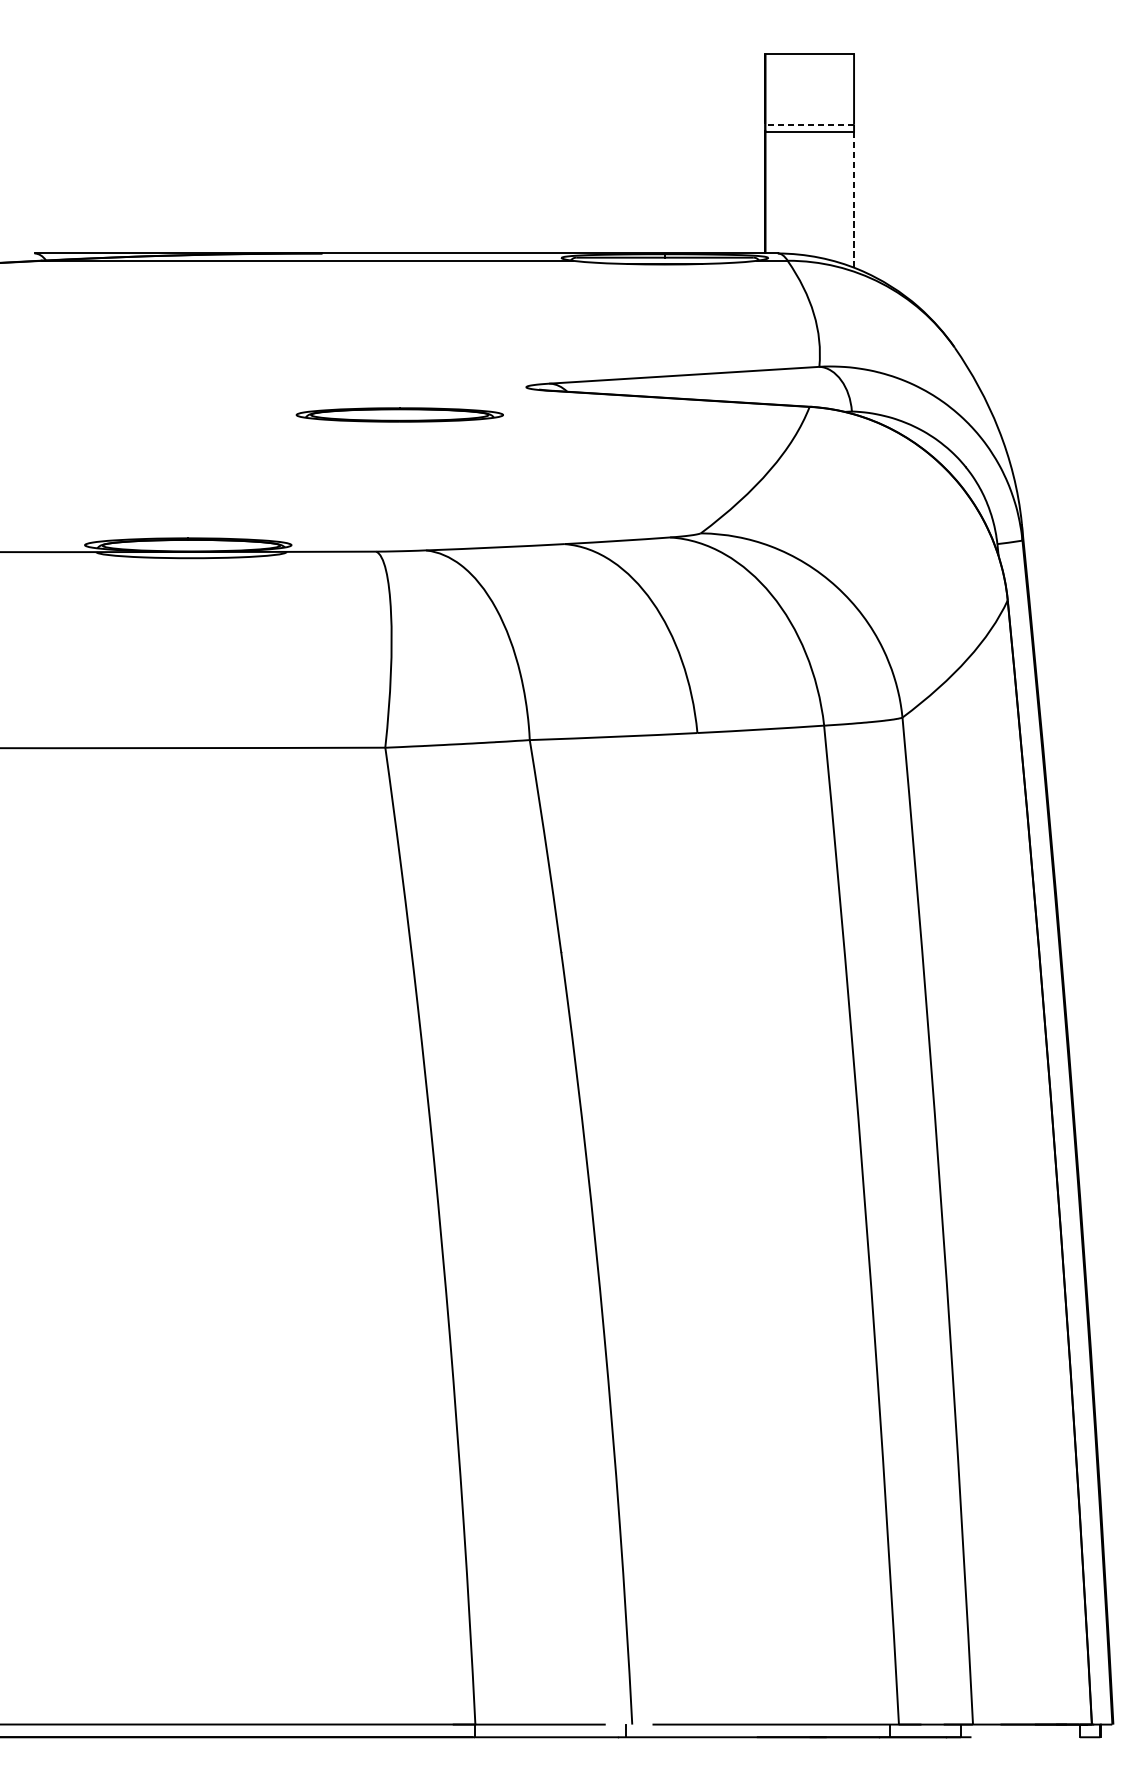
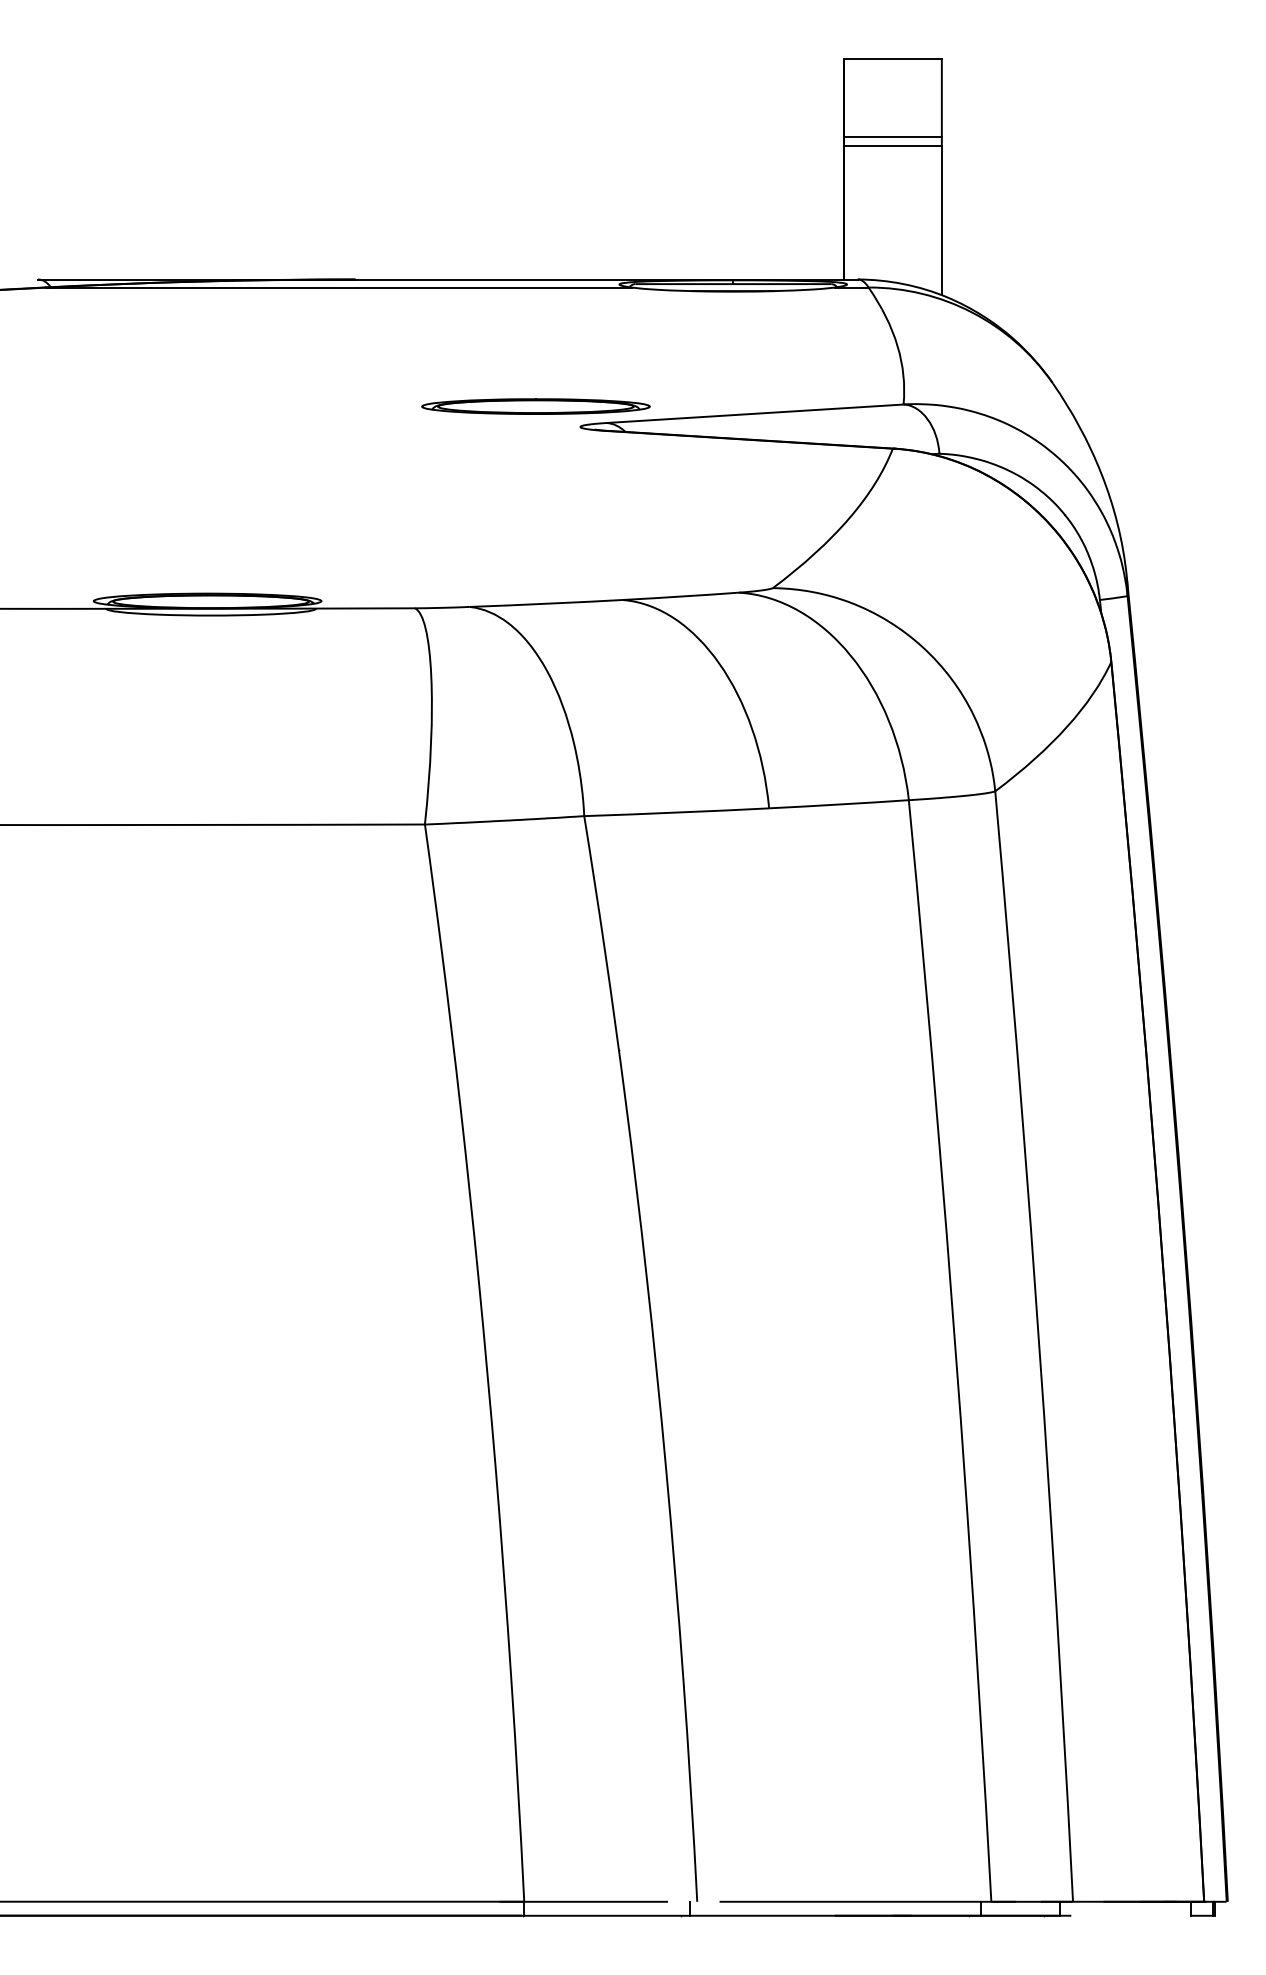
line: (809, 124) -> (892, 137), dashed -> solid
line: (853, 199) -> (941, 220), dashed -> solid
part: (399, 414) -> (535, 406), moved

